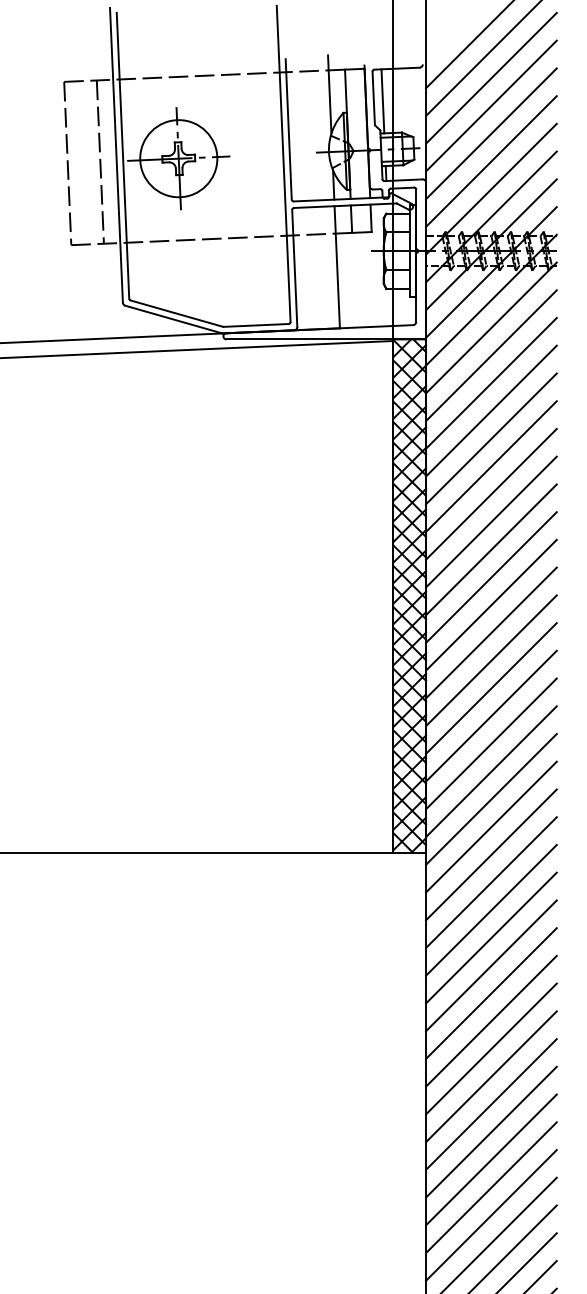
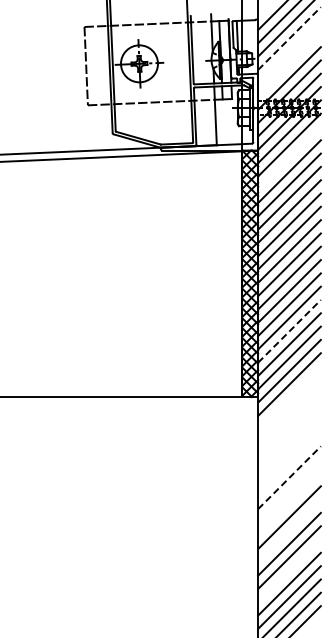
line: (491, 105) -> (289, 38), solid -> dashed
line: (491, 132) -> (289, 51), removed
line: (491, 160) -> (289, 64), removed
line: (99, 162) -> (101, 65), removed
line: (491, 353) -> (289, 157), removed
line: (491, 716) -> (289, 331), solid -> dashed
line: (491, 853) -> (289, 397), removed
line: (491, 881) -> (289, 410), removed
line: (491, 910) -> (289, 424), removed
line: (491, 937) -> (289, 437), removed
line: (491, 964) -> (289, 450), removed
line: (491, 993) -> (289, 464), removed
line: (491, 1020) -> (289, 477), solid -> dashed
line: (491, 1047) -> (289, 490), removed
line: (491, 1076) -> (289, 504), removed
line: (491, 1131) -> (289, 530), removed
line: (491, 1214) -> (289, 570), removed

